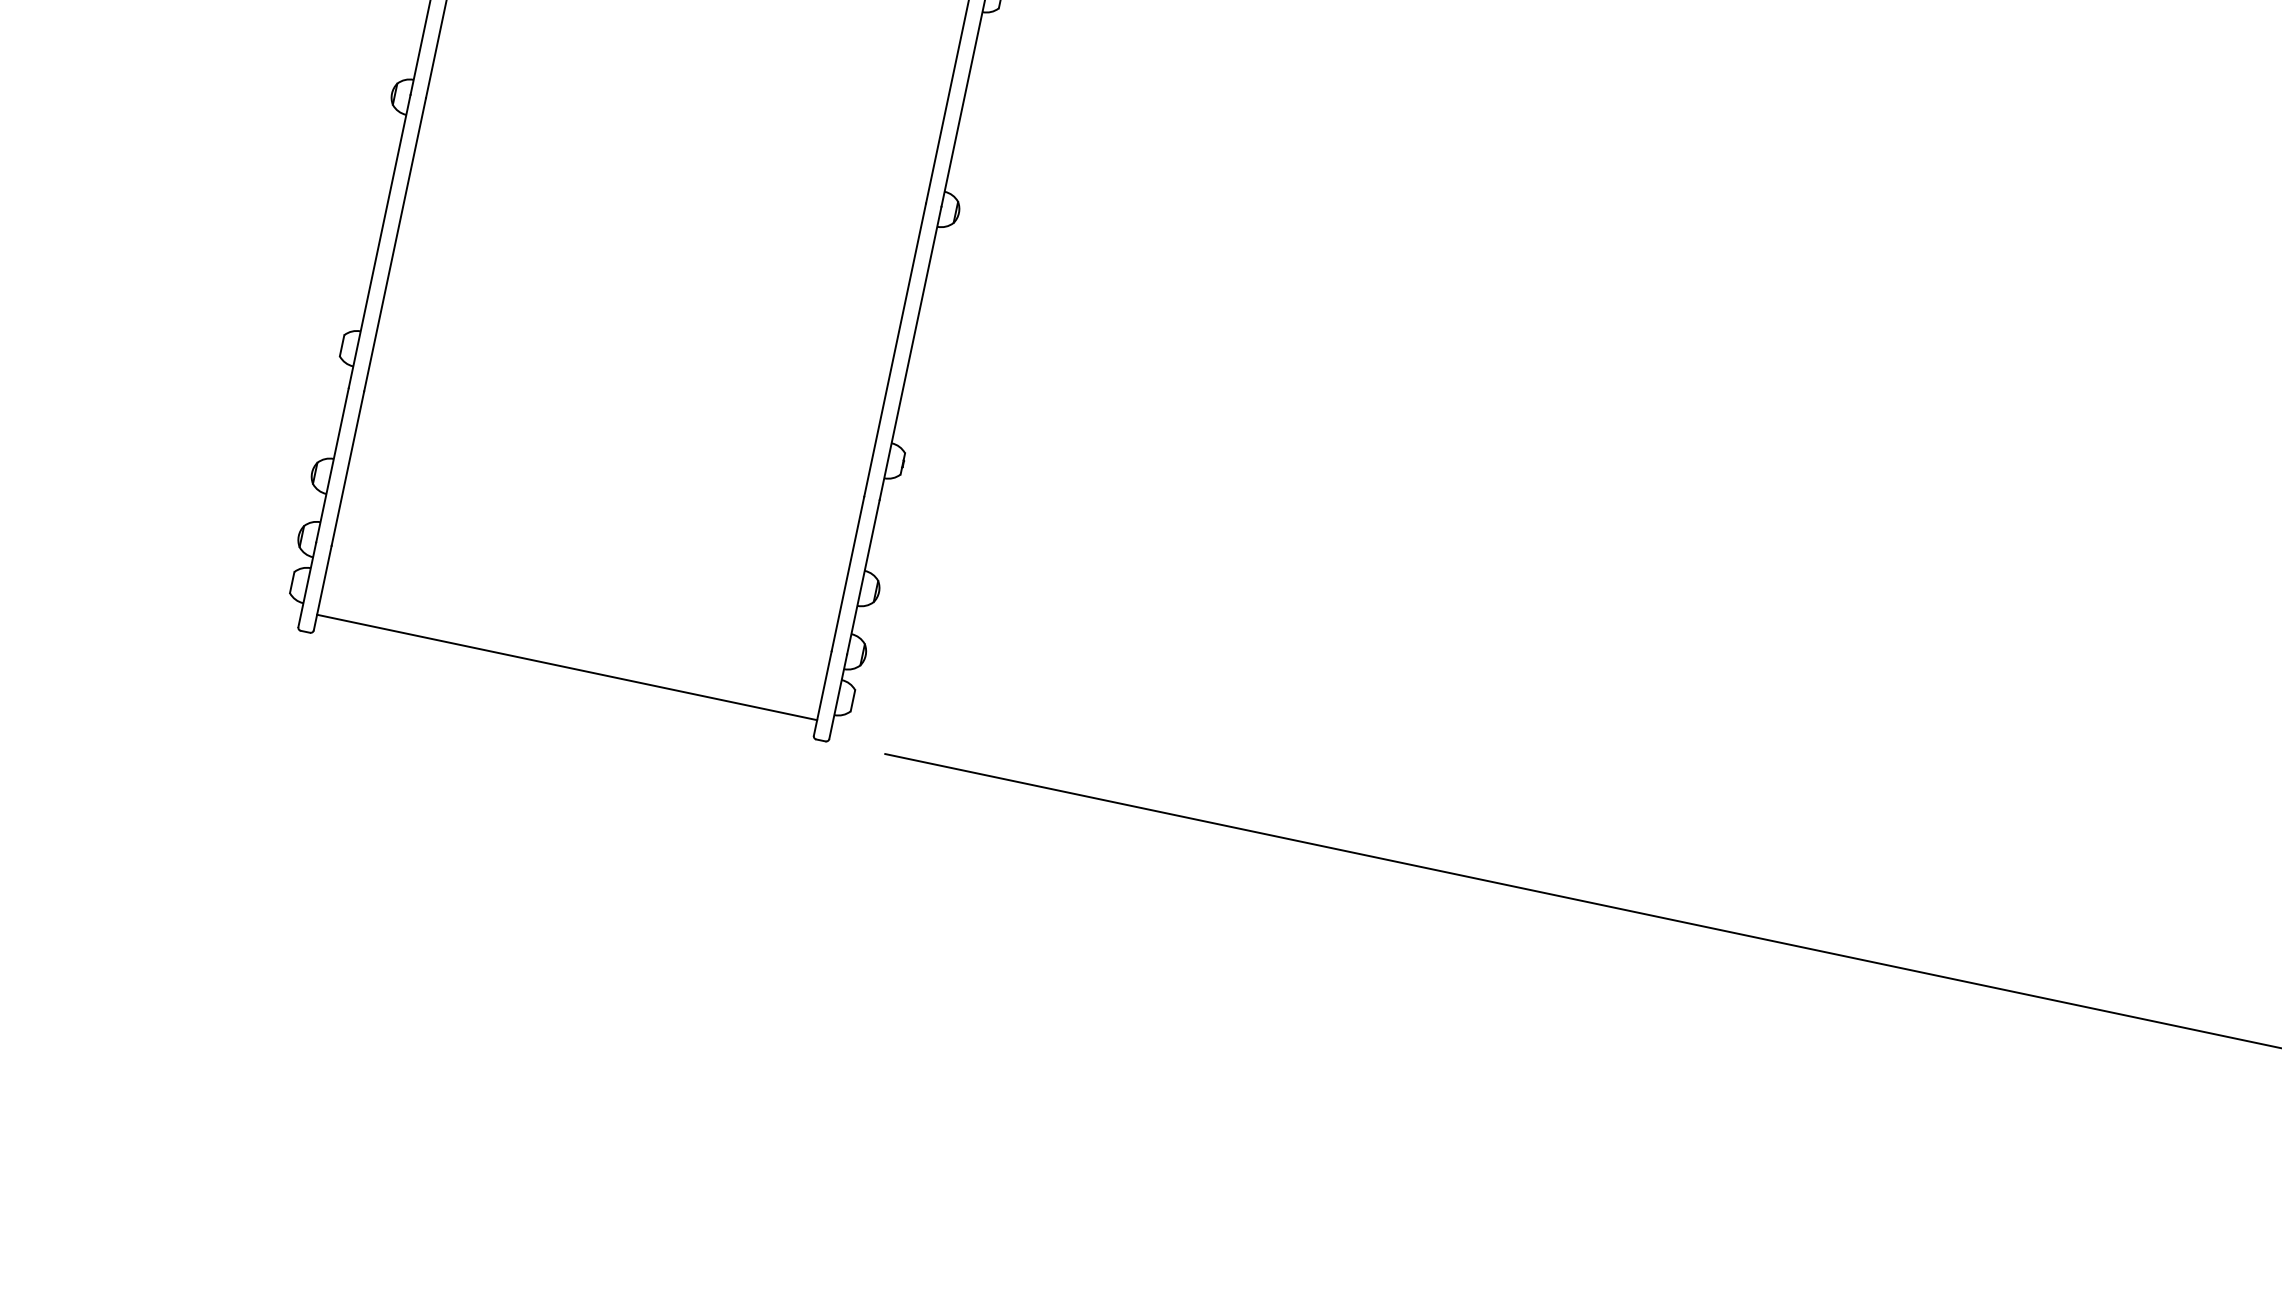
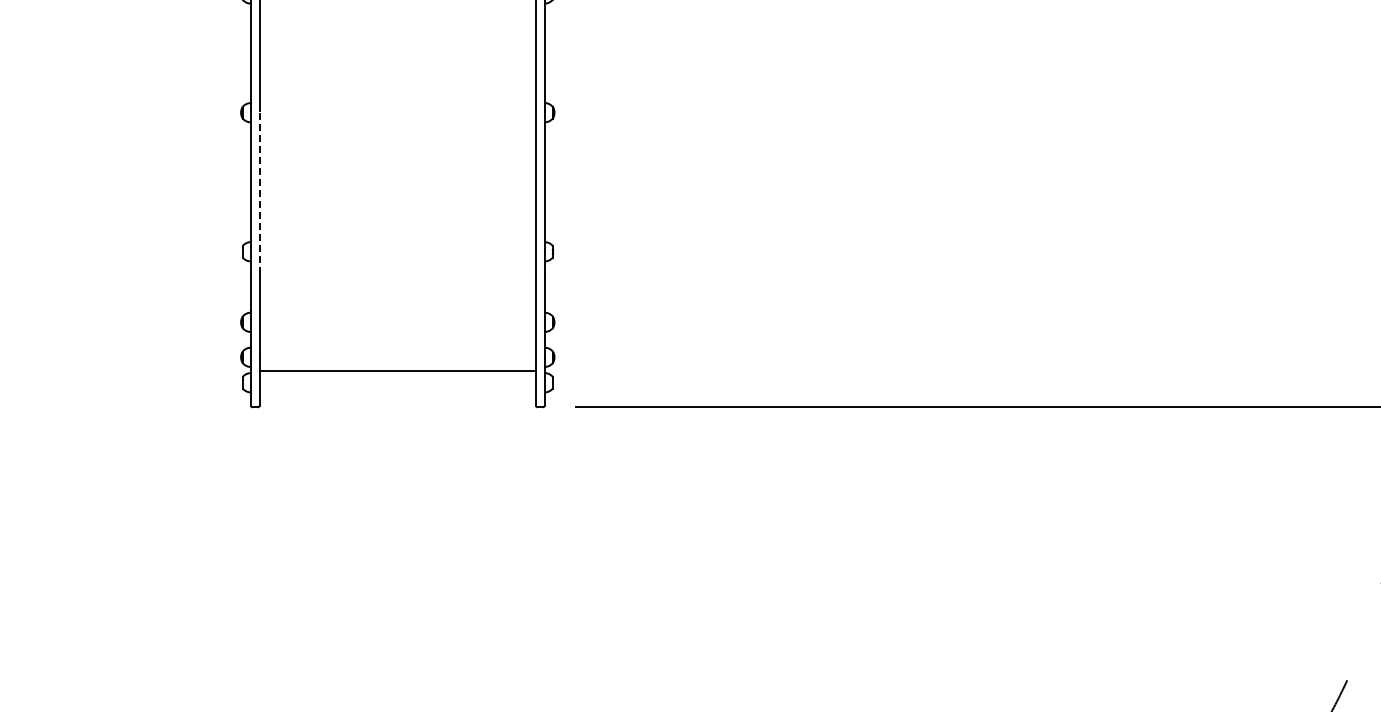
line: (395, 243) -> (259, 191), solid -> dashed
line: (566, 668) -> (397, 371), moved

